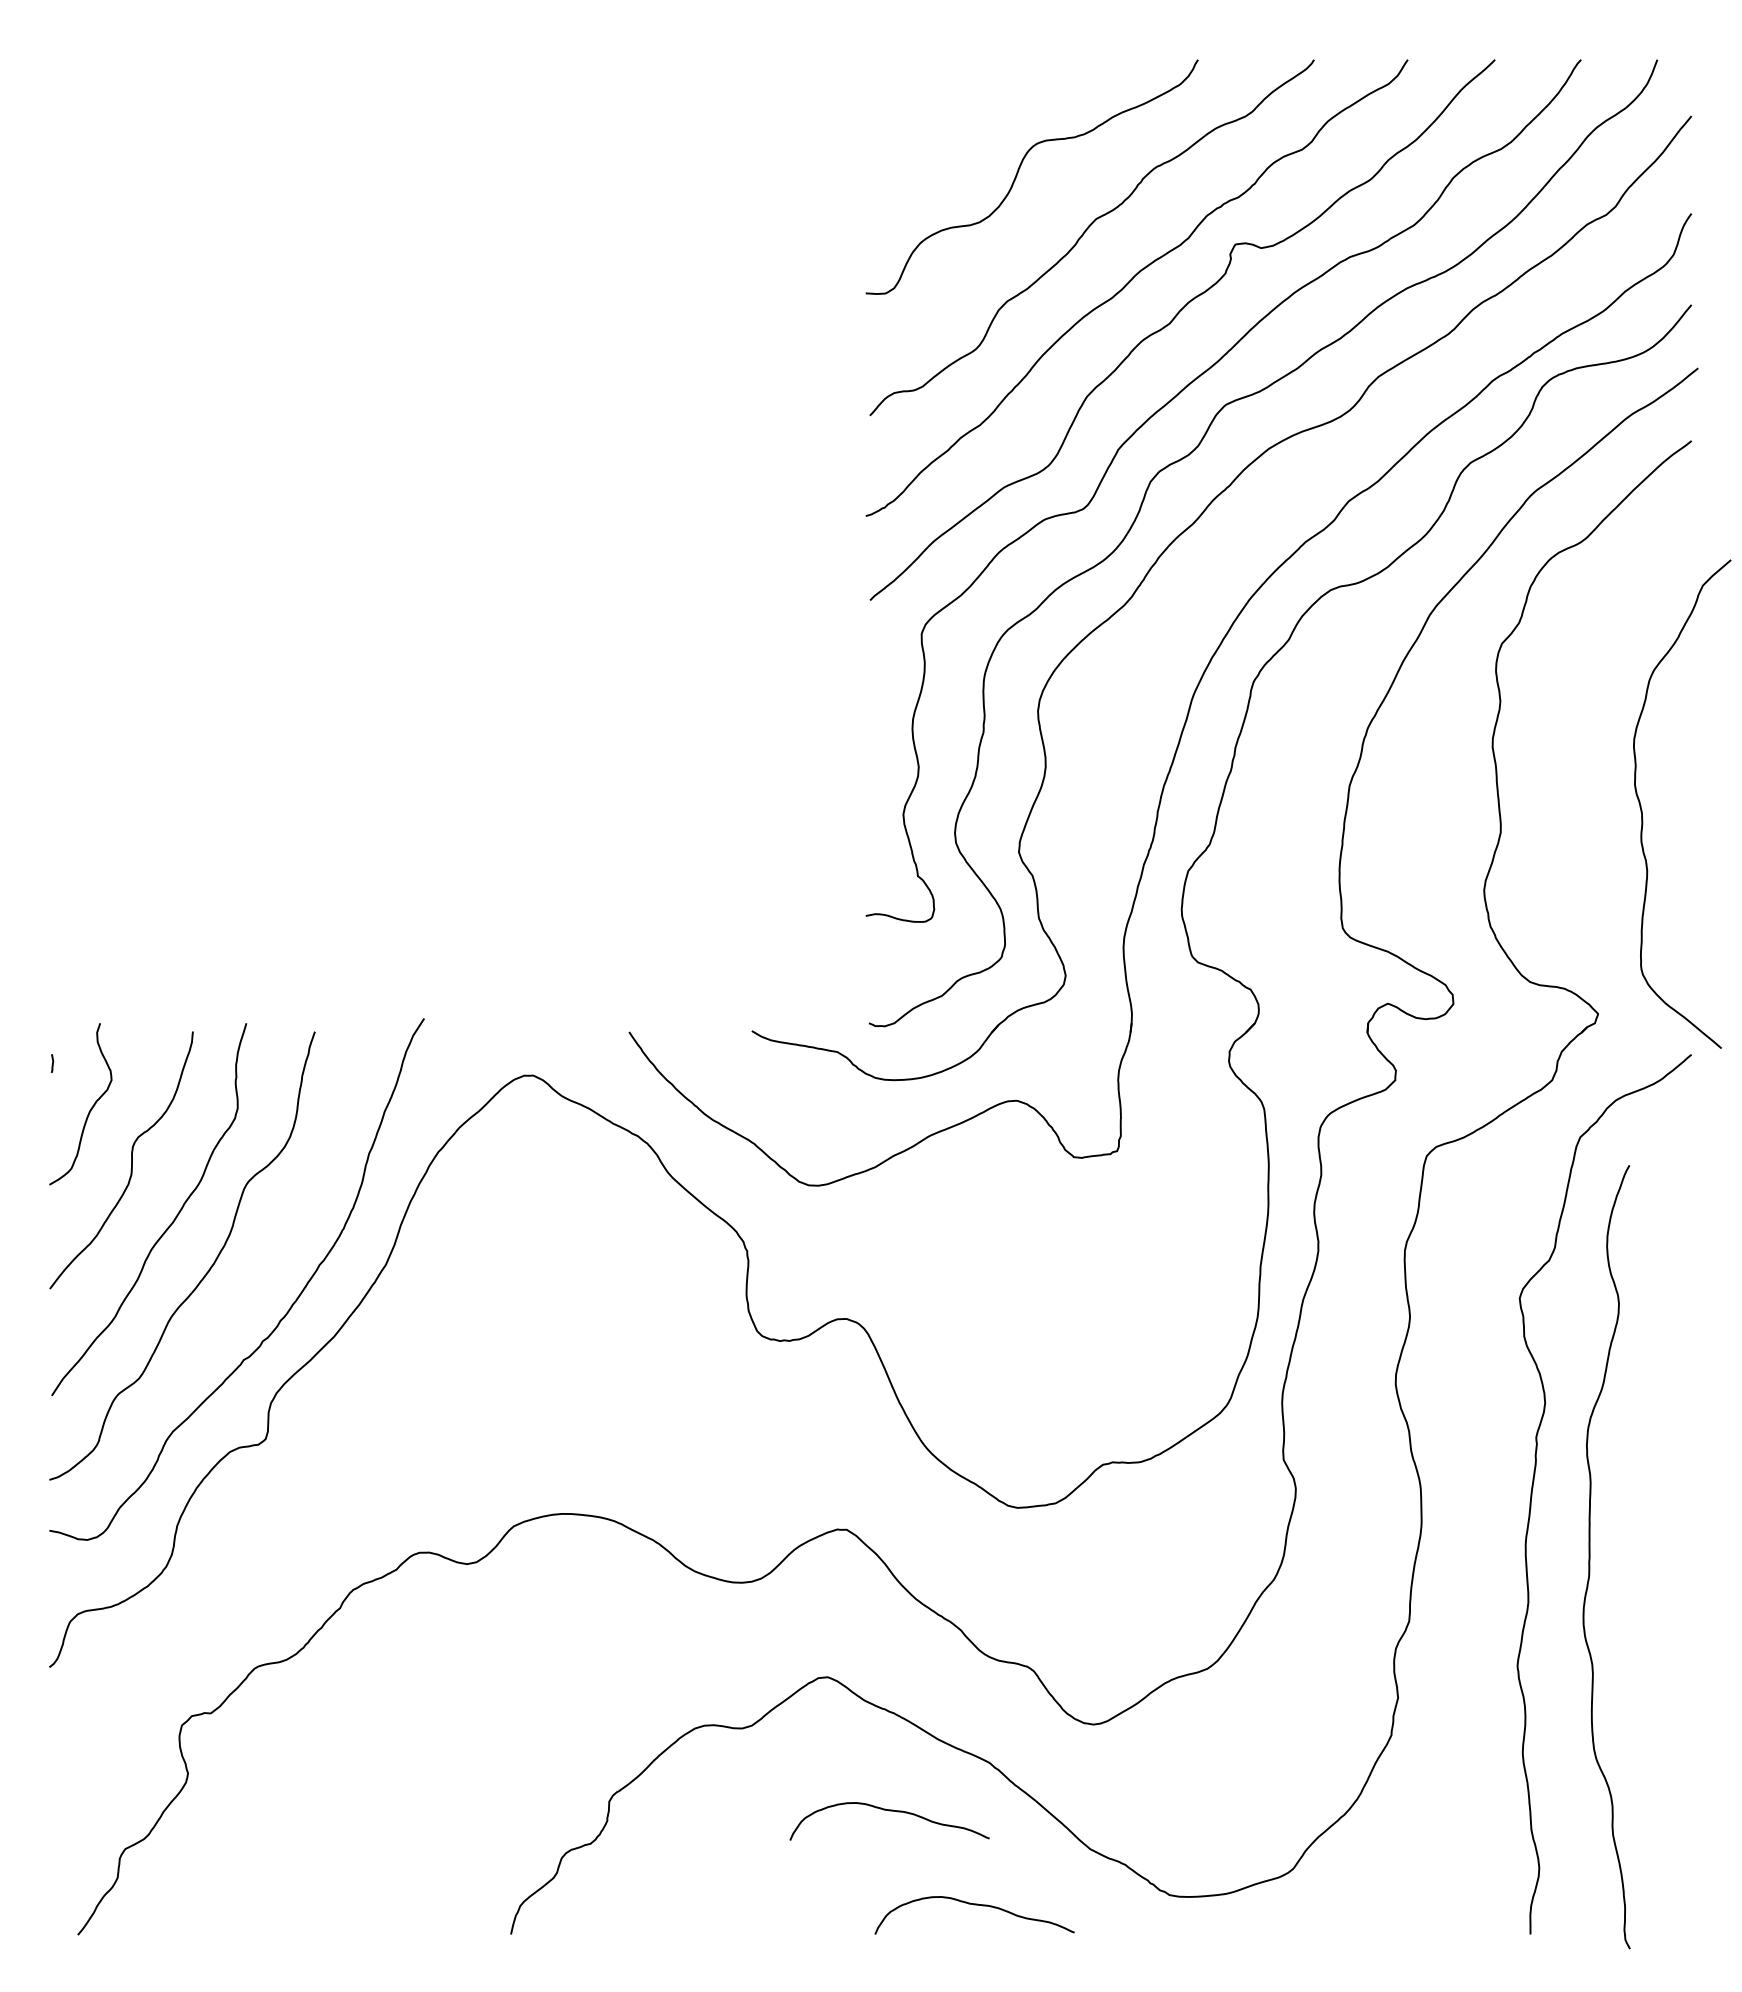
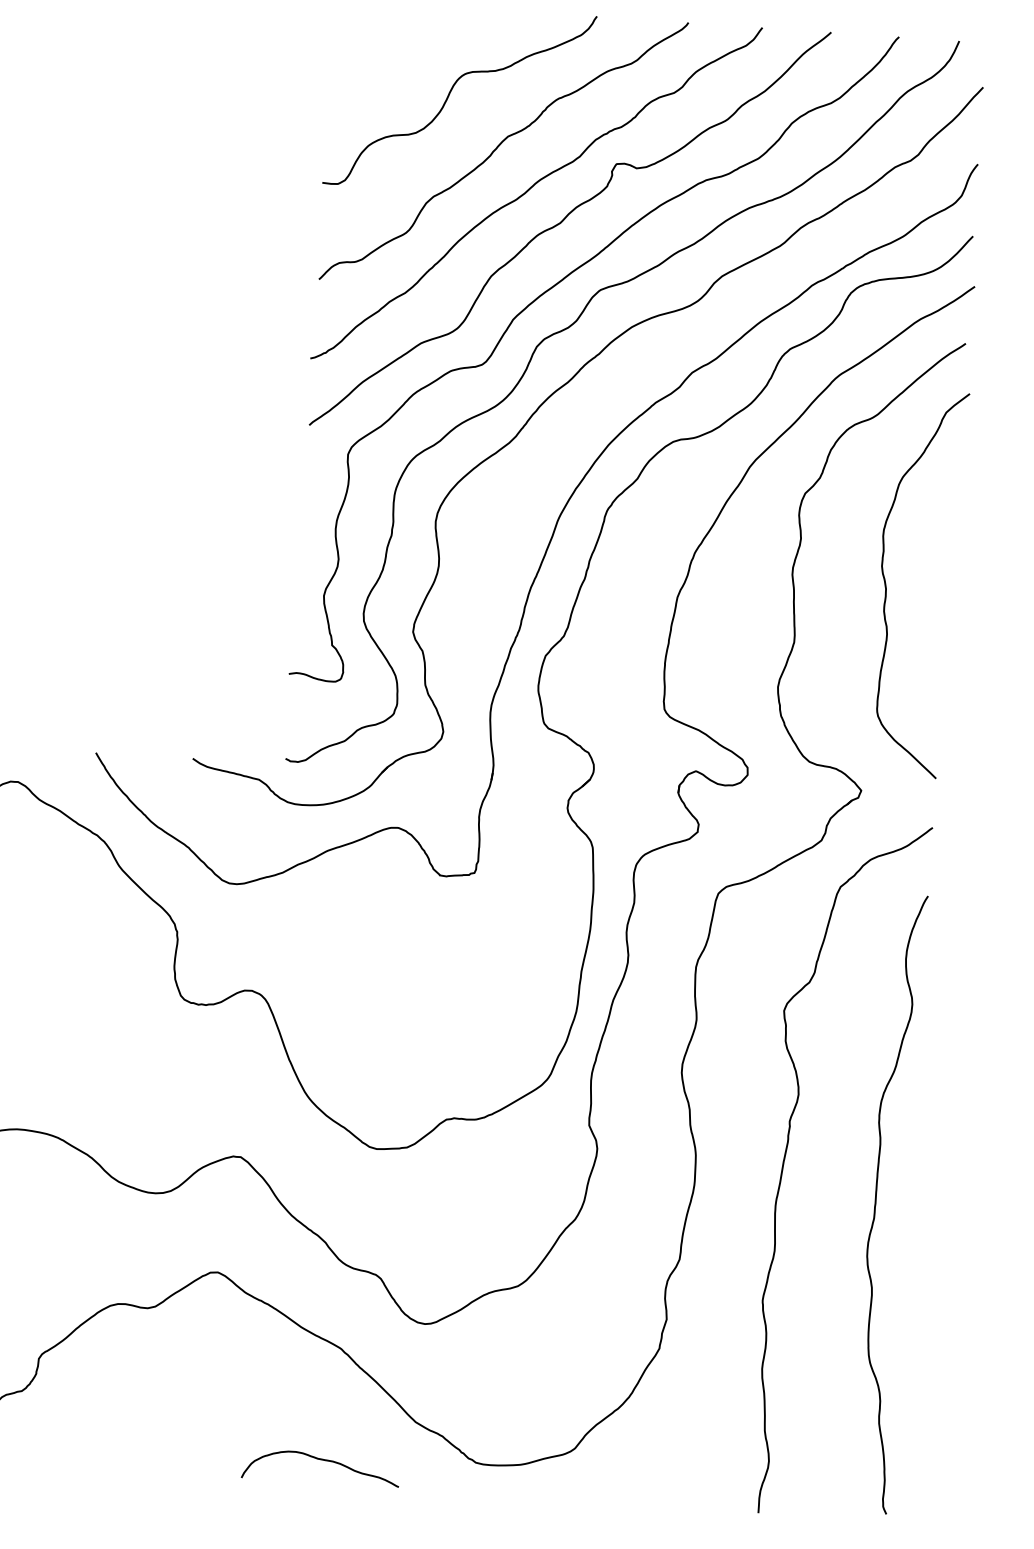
curve: (1642, 809) -> (886, 585), moved
curve: (1590, 1557) -> (876, 1203), moved
curve: (889, 1811) -> (259, 1381), removed

